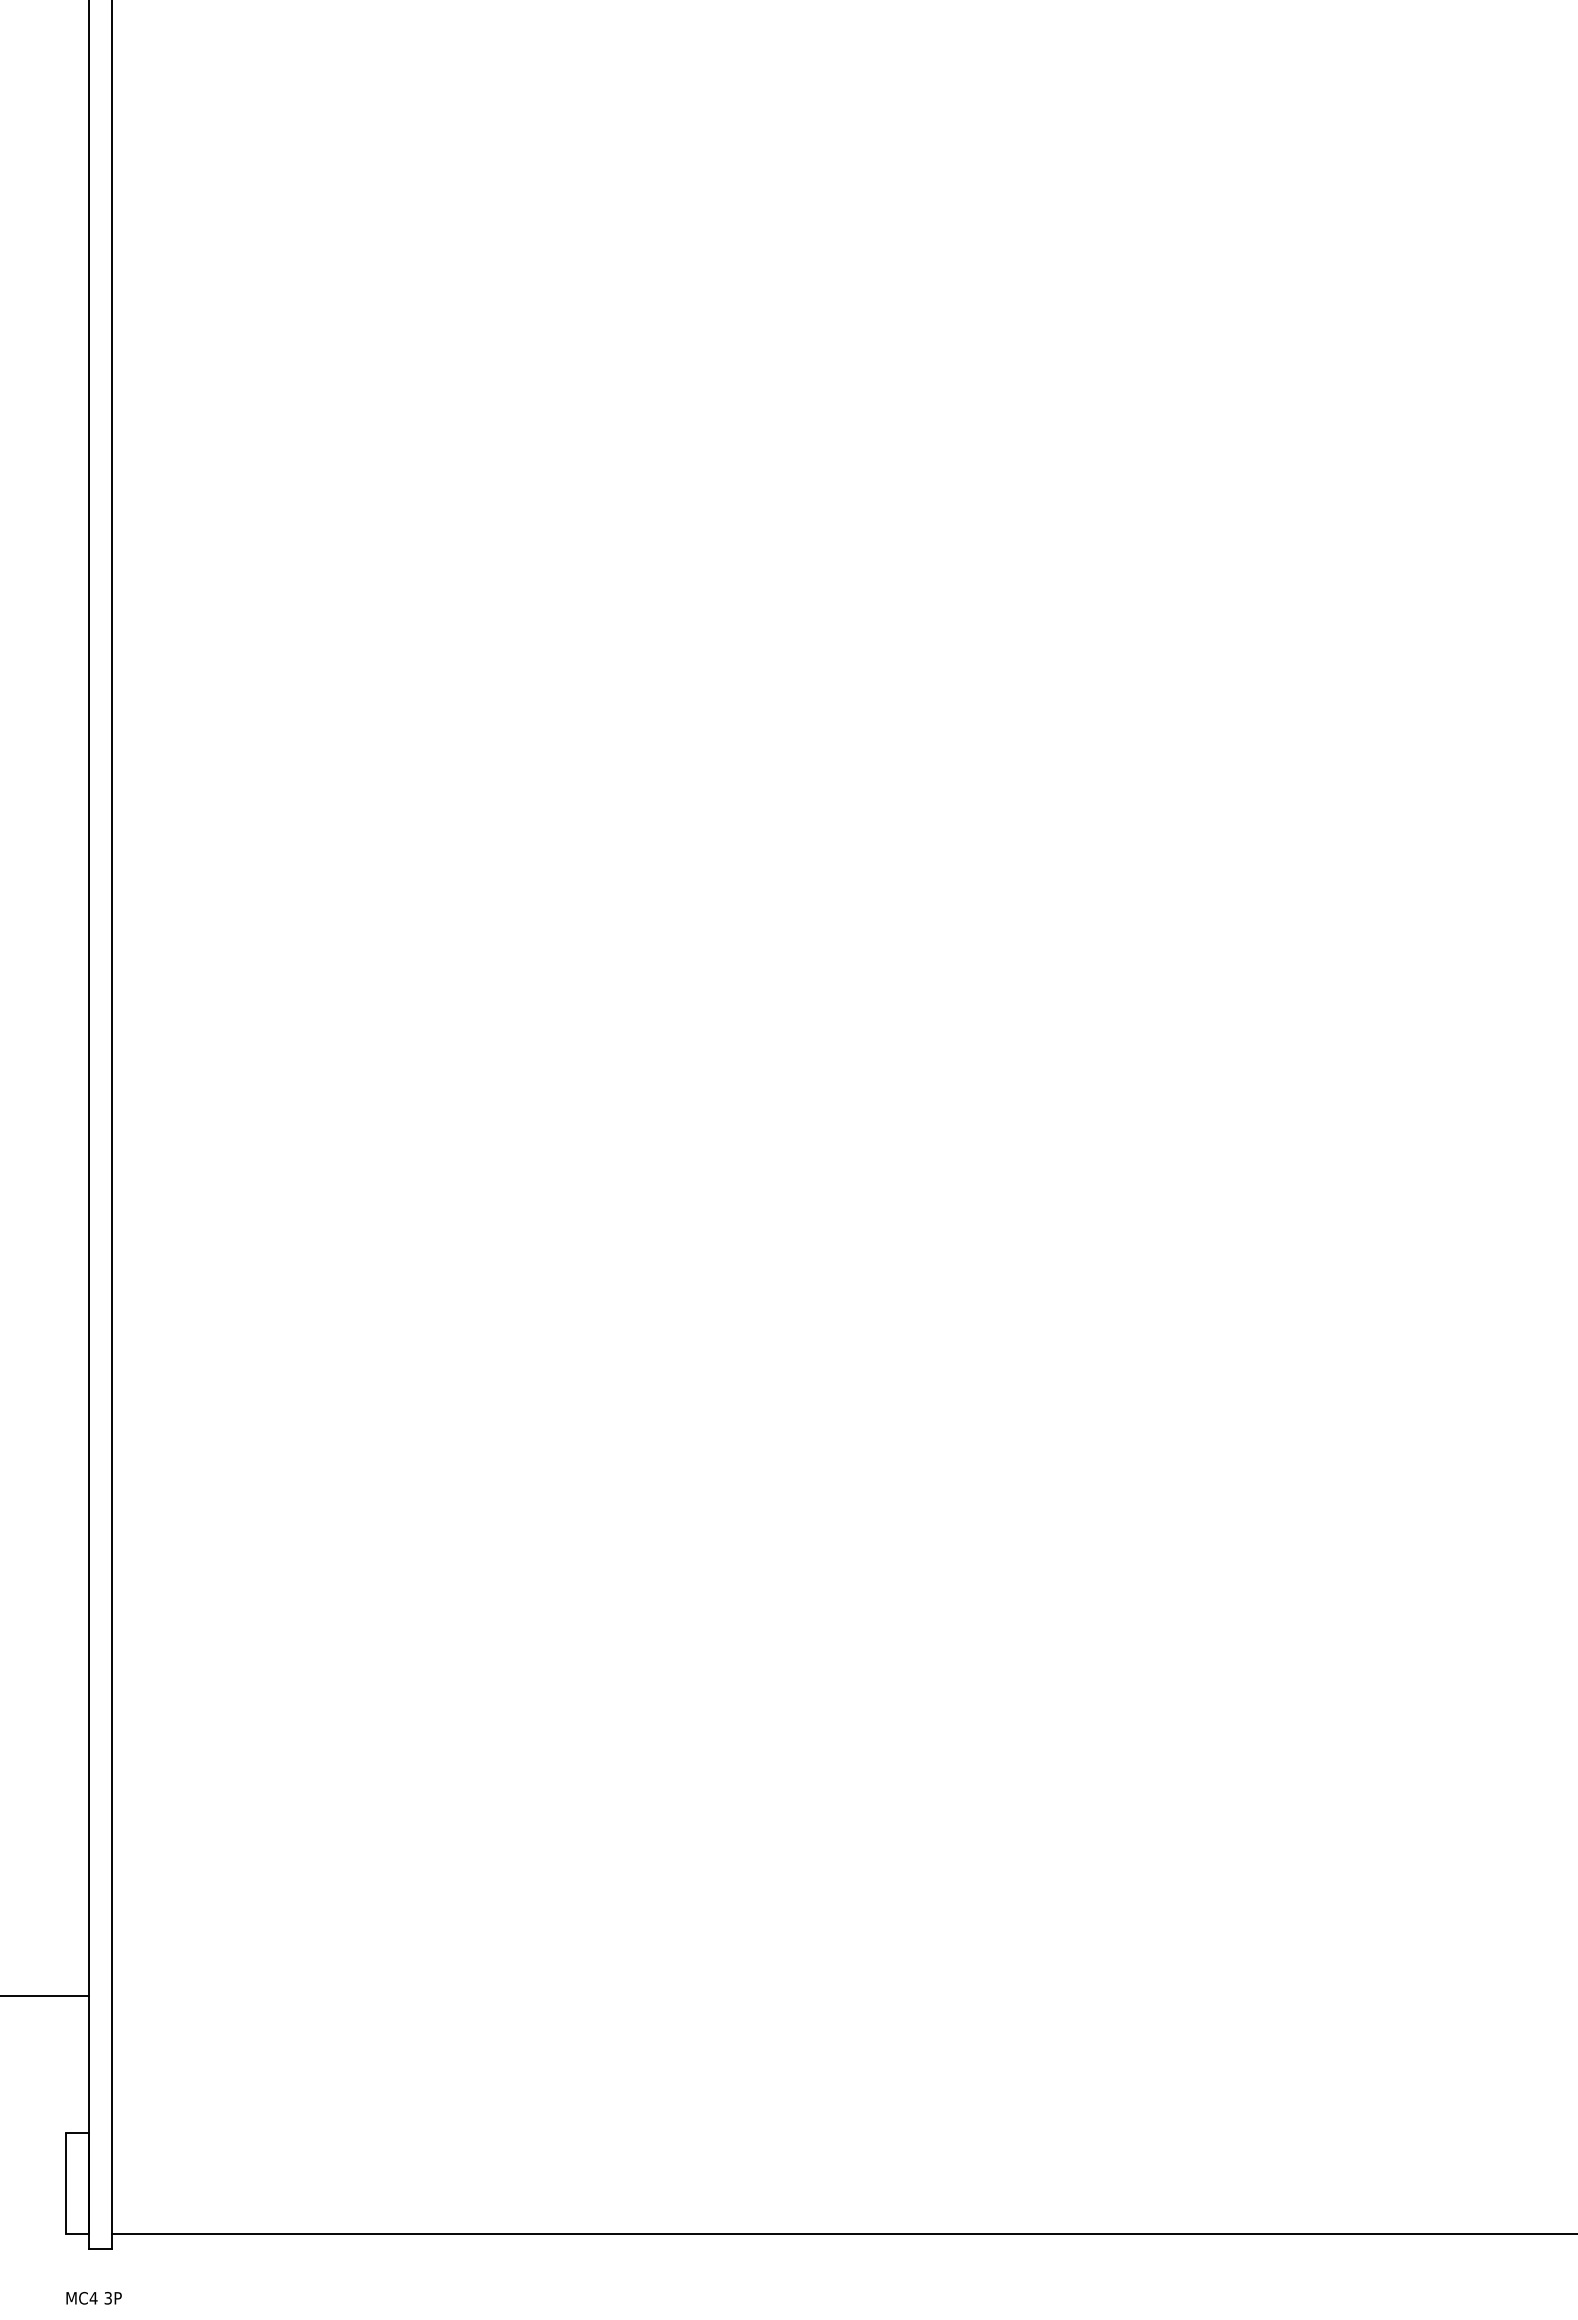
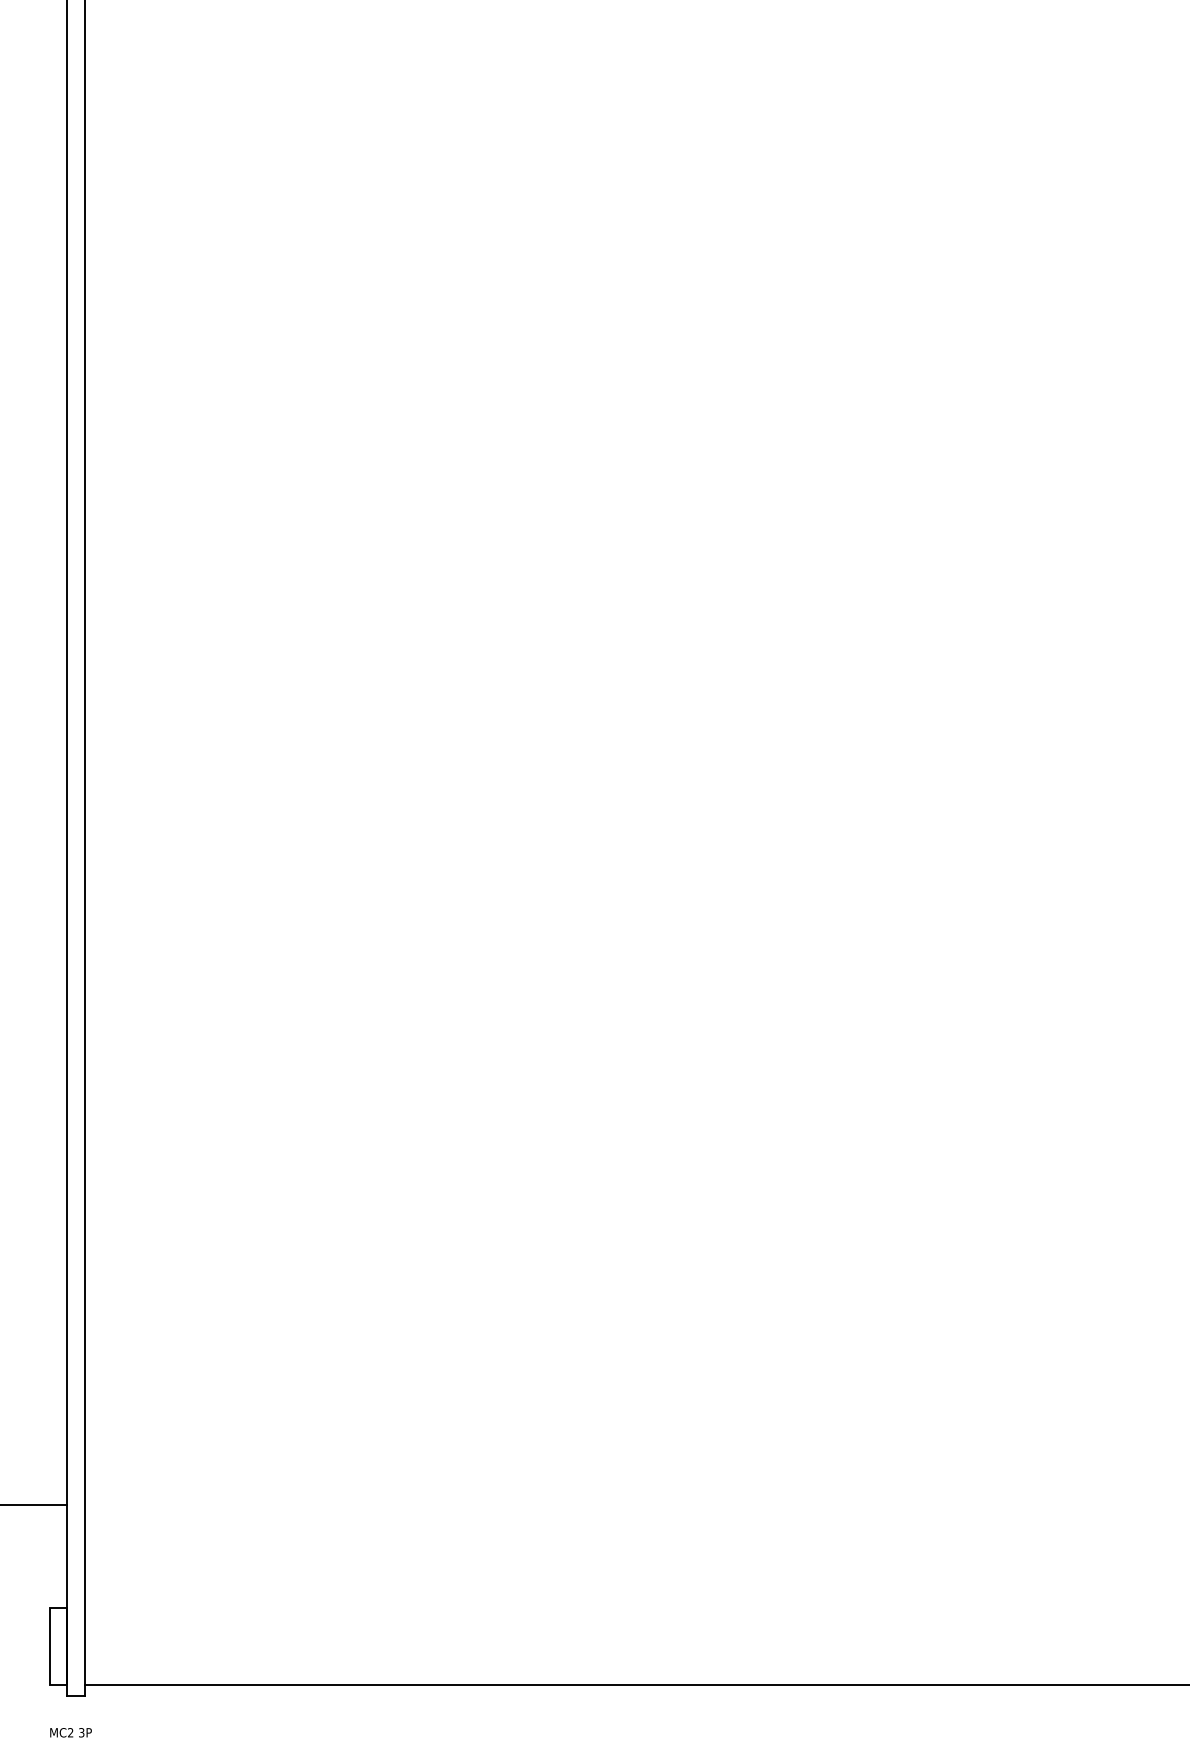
text: (93, 2298) -> (70, 1732), MC4 -> MC2

